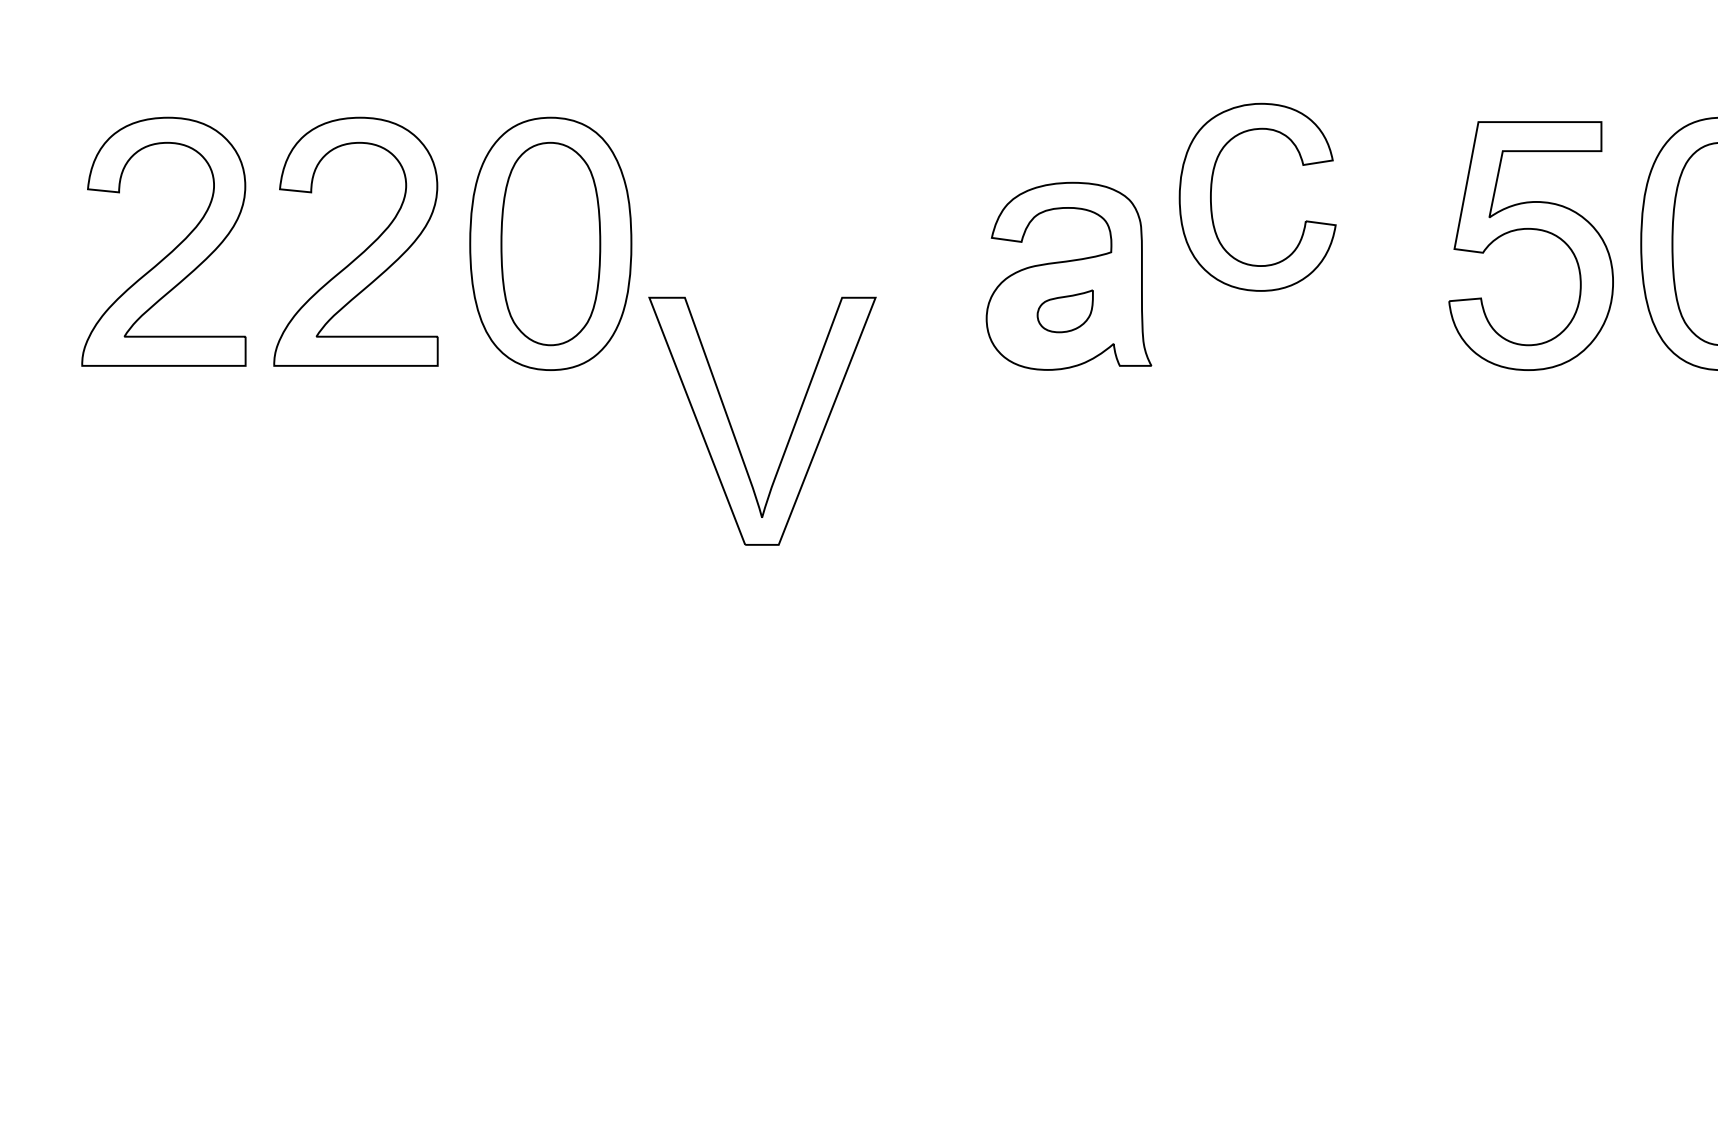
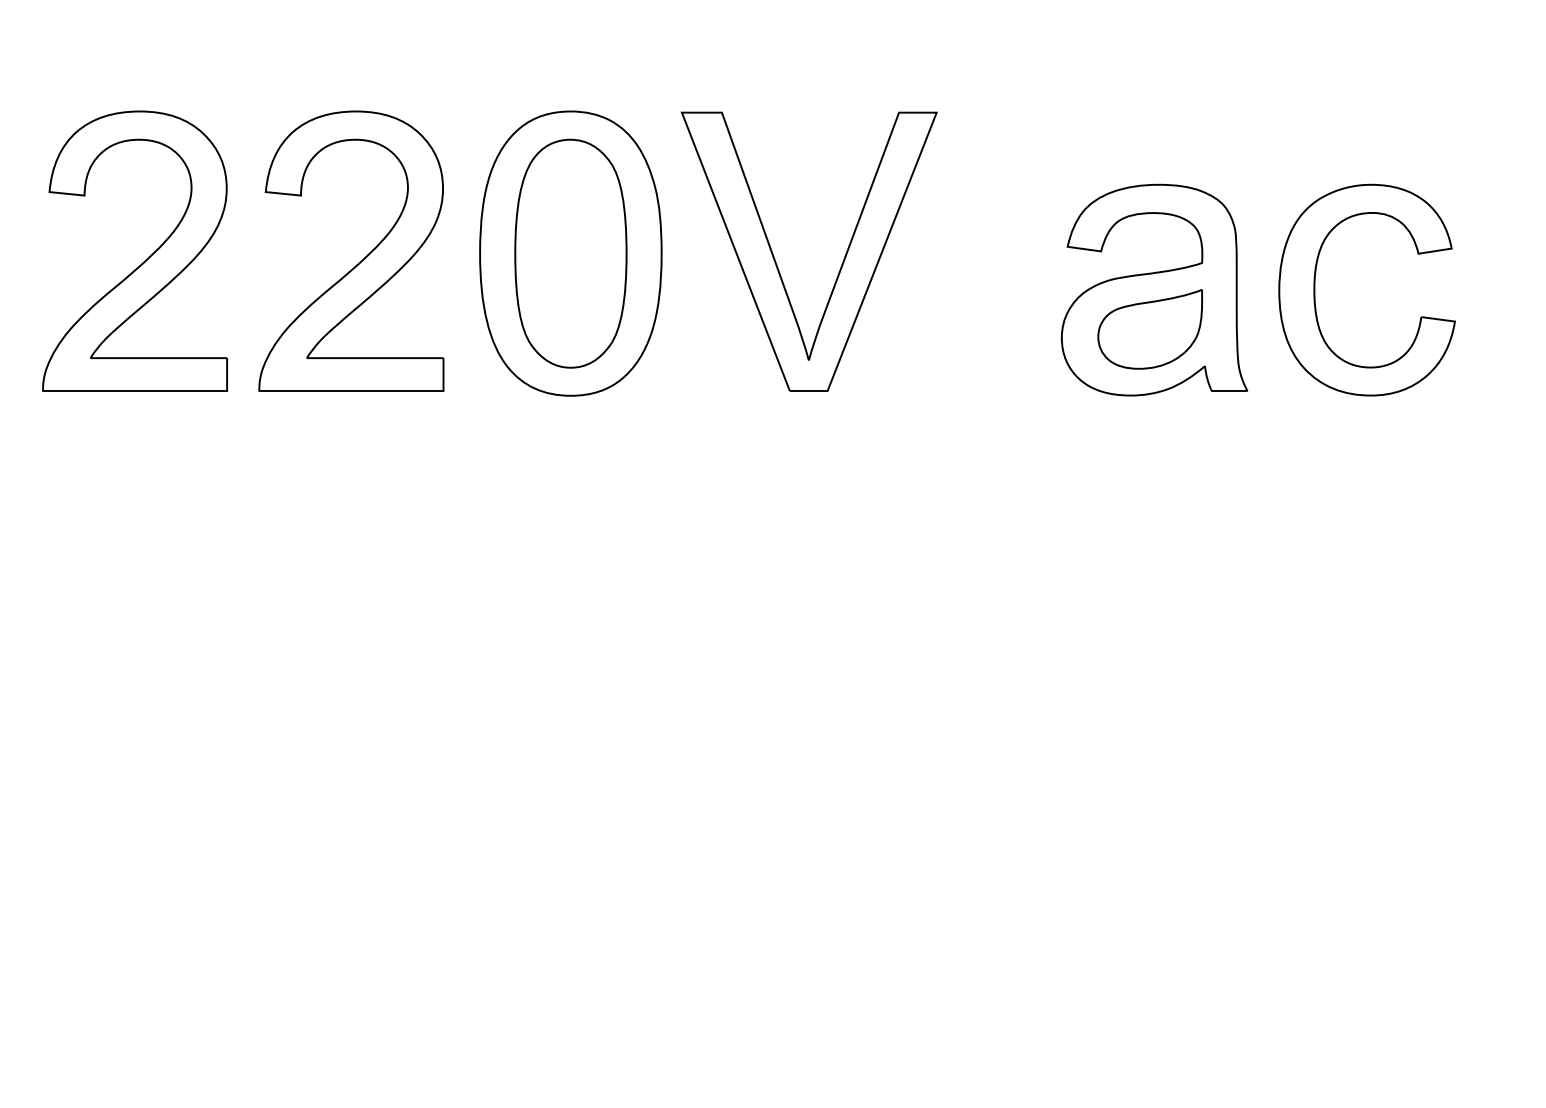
part: (1212, 187) -> (1316, 279), moved
part: (1065, 311) -> (1150, 329), size x1.67
part: (733, 430) -> (776, 262), moved

